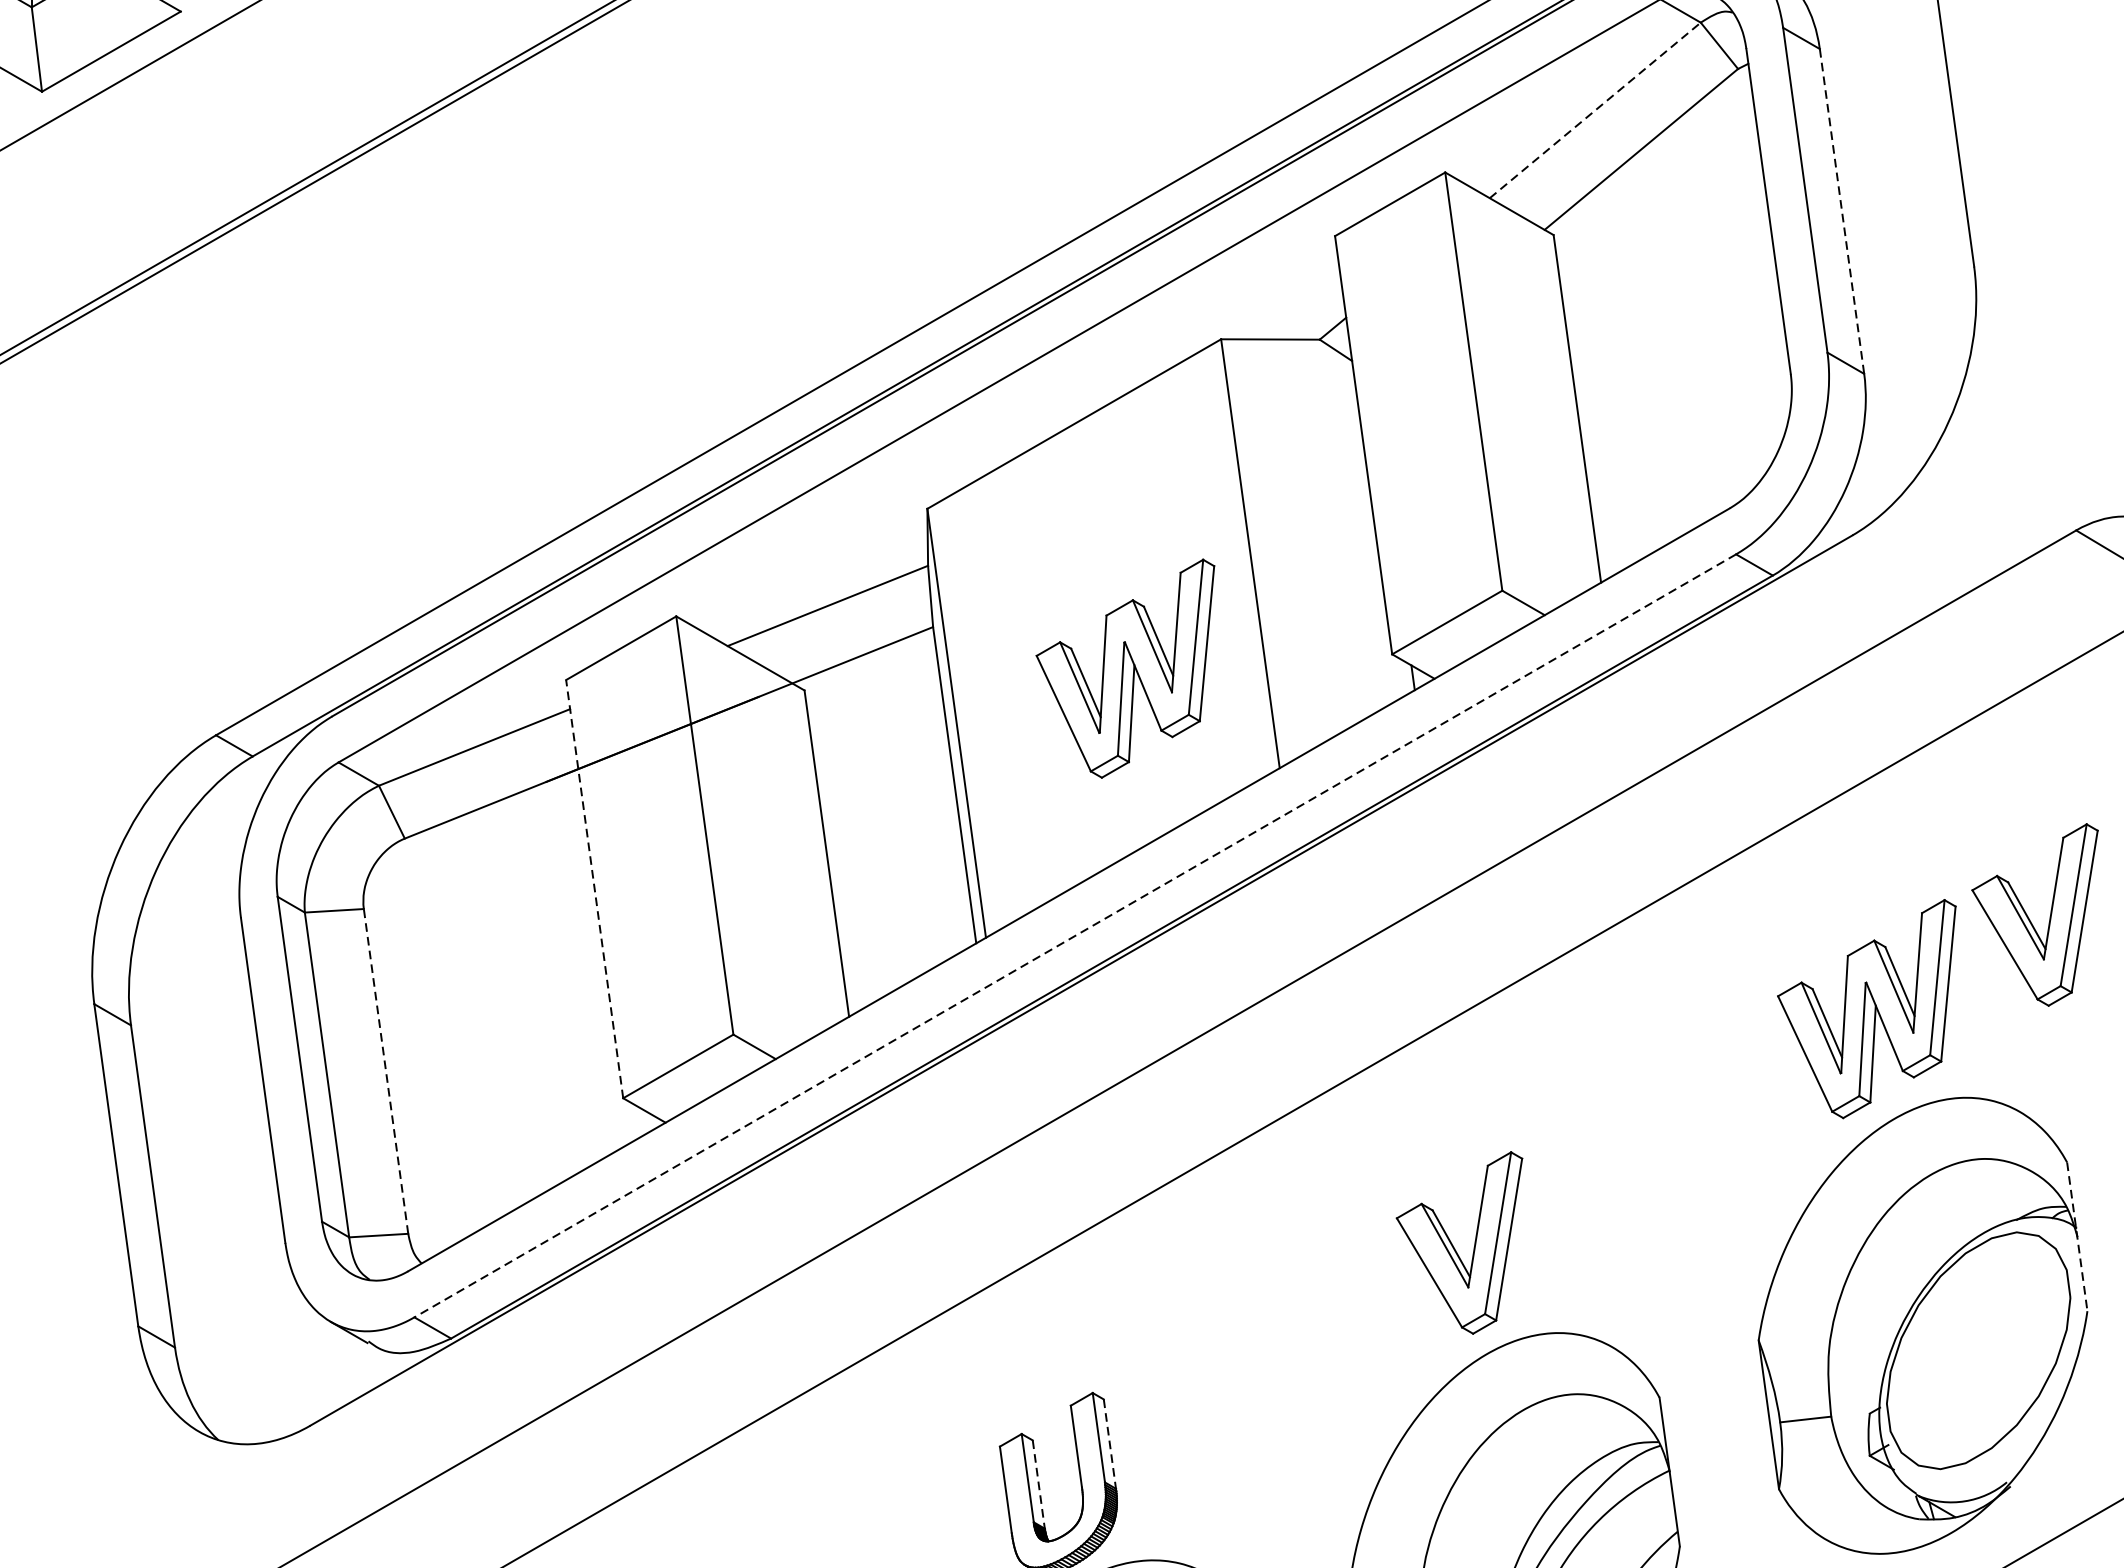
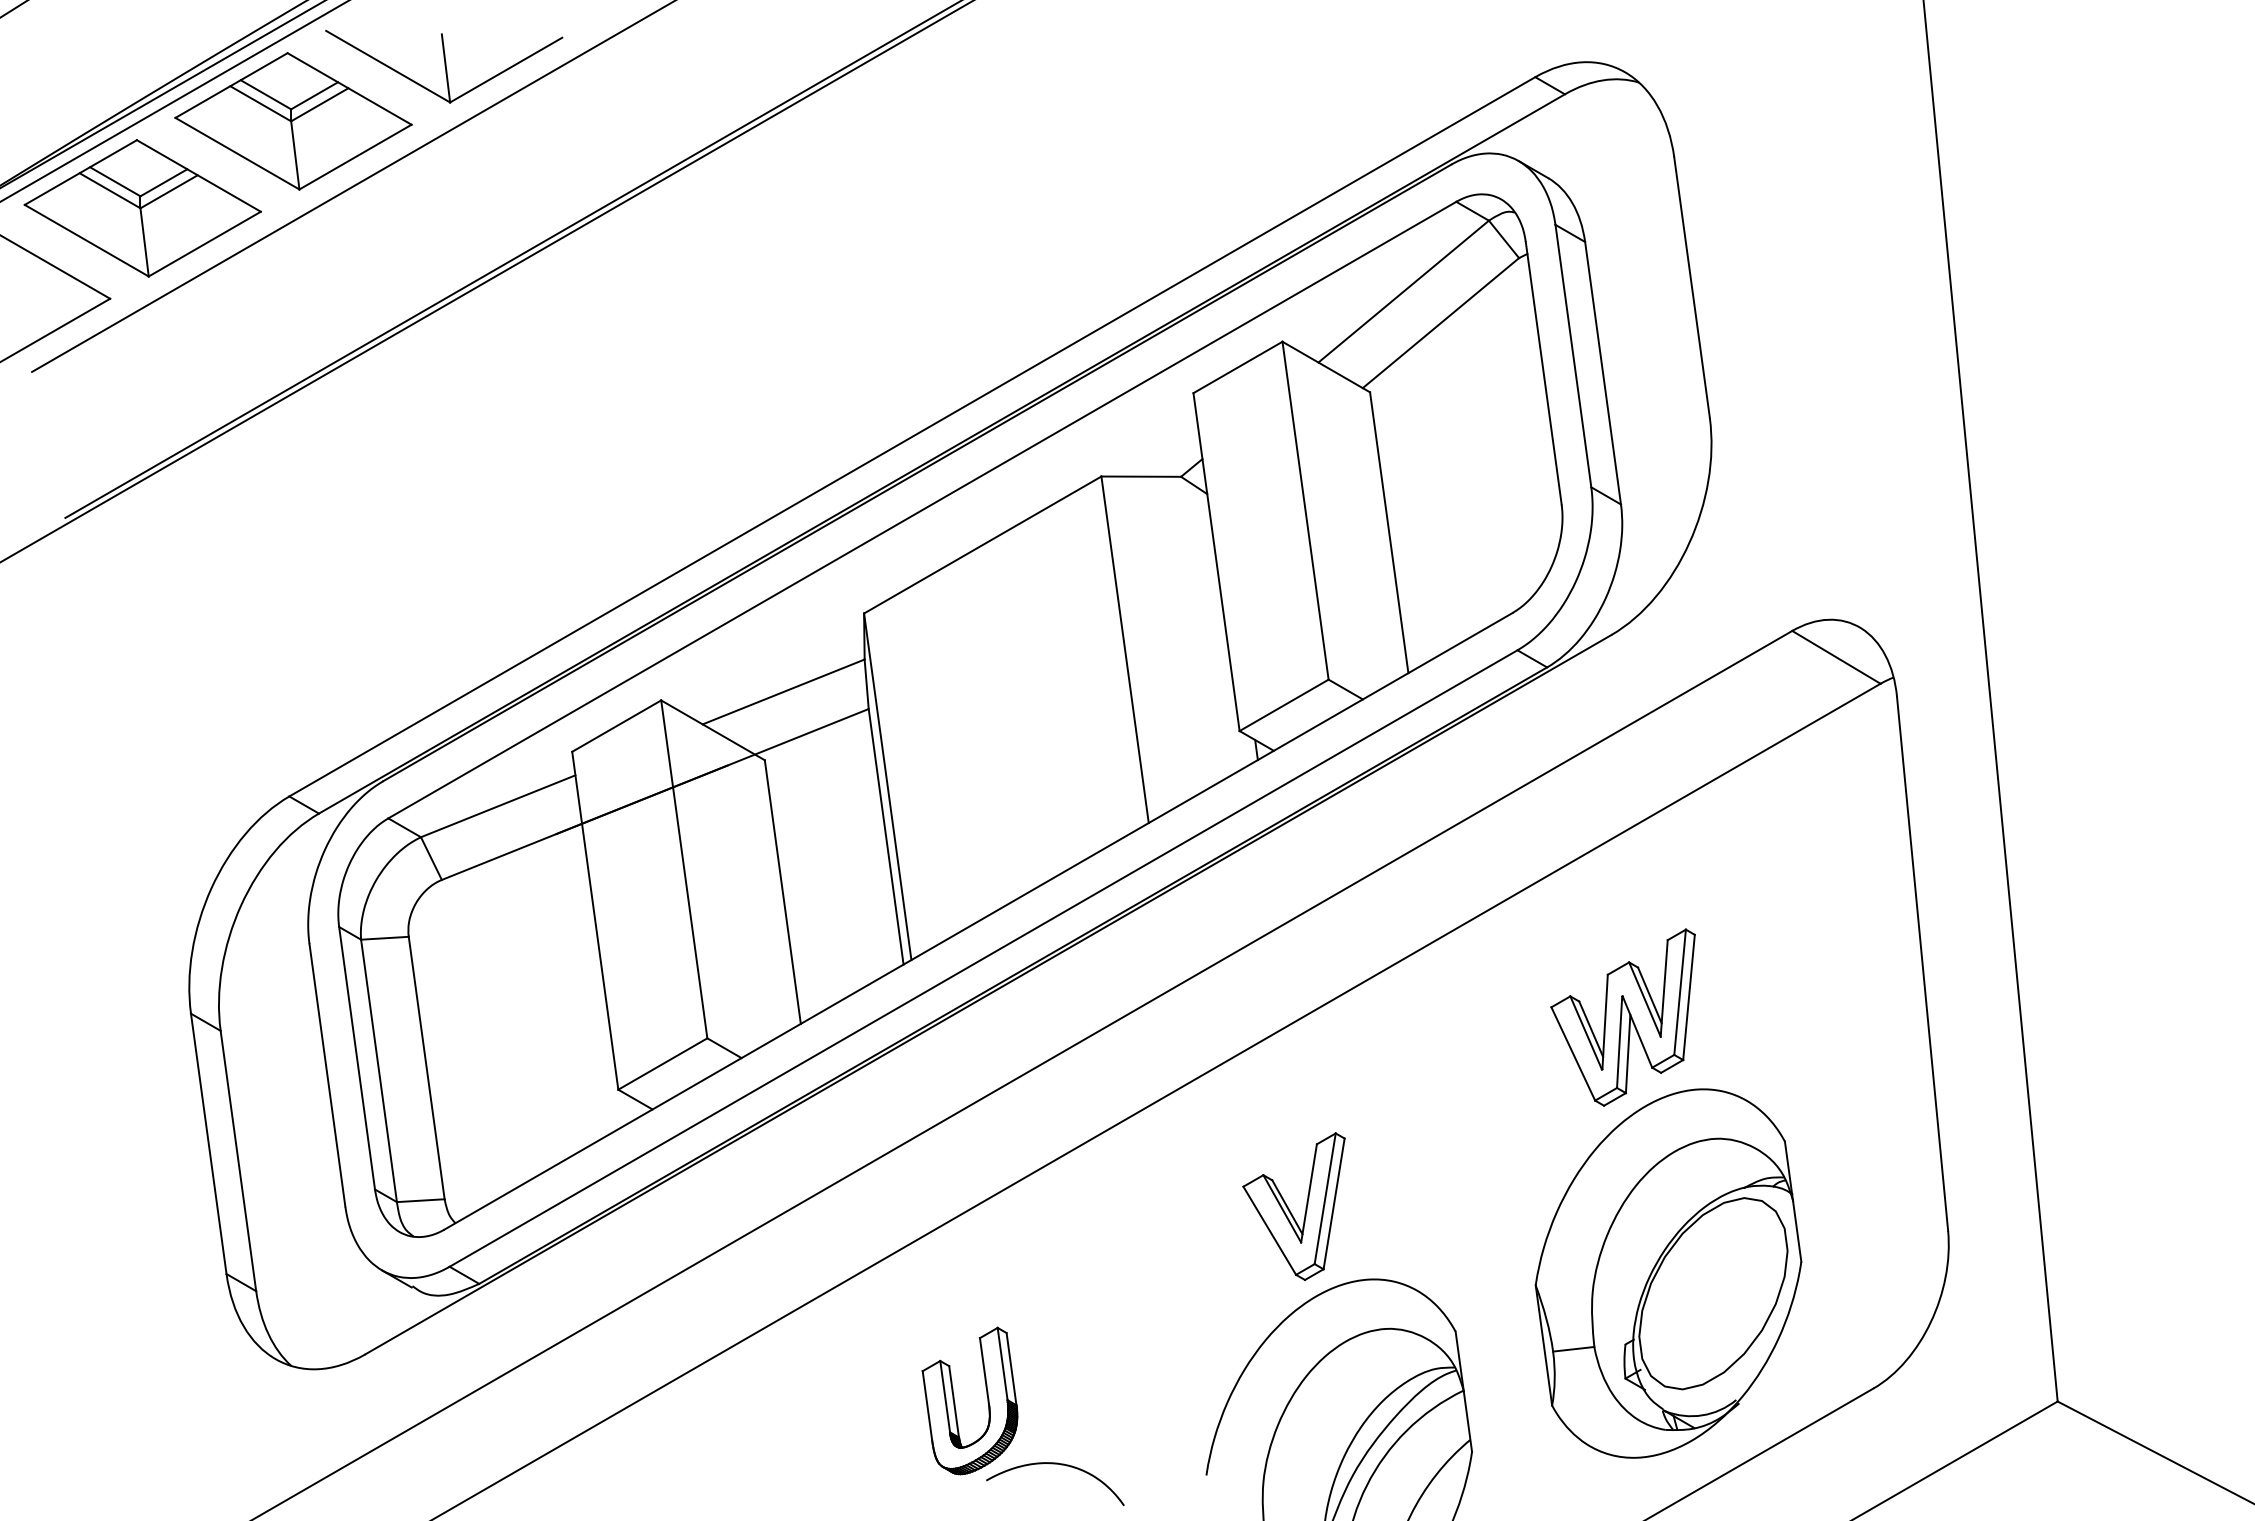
line: (1595, 110) -> (1403, 291), dashed -> solid
line: (1842, 211) -> (1603, 373), dashed -> solid
part: (1124, 668) -> (1023, 742), removed
line: (594, 888) -> (595, 920), dashed -> solid
part: (2034, 914) -> (1758, 941), removed
line: (1075, 935) -> (983, 958), dashed -> solid
line: (385, 1070) -> (426, 1067), dashed -> solid
line: (2077, 1236) -> (1793, 1201), dashed -> solid
line: (1109, 1444) -> (1011, 1369), dashed -> solid
line: (1039, 1484) -> (954, 1401), dashed -> solid

